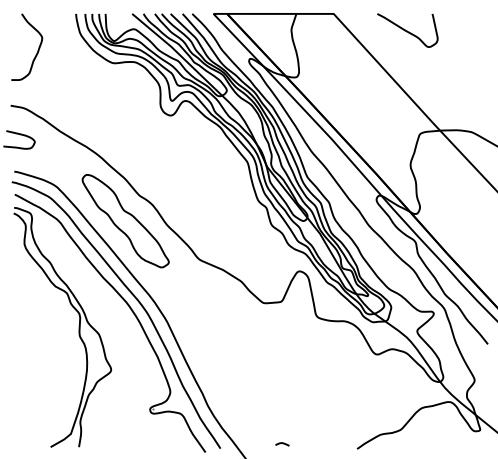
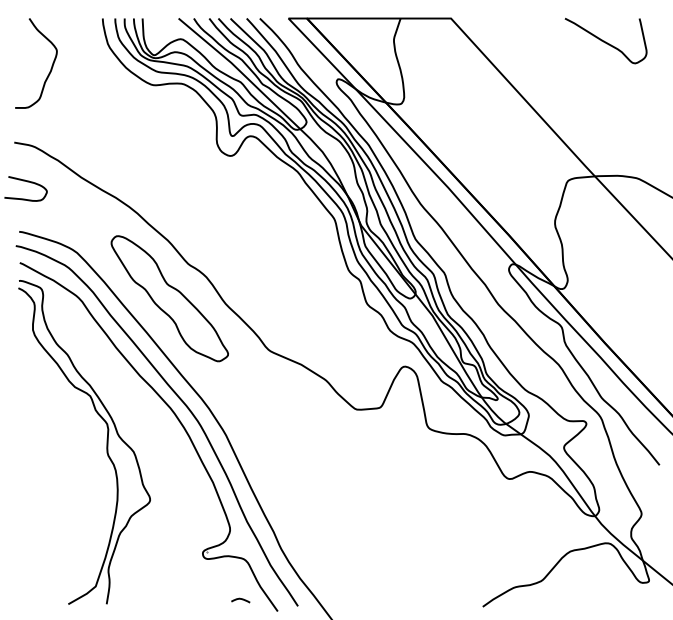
curve: (406, 30) -> (604, 40), moved
curve: (282, 443) -> (240, 599), moved

